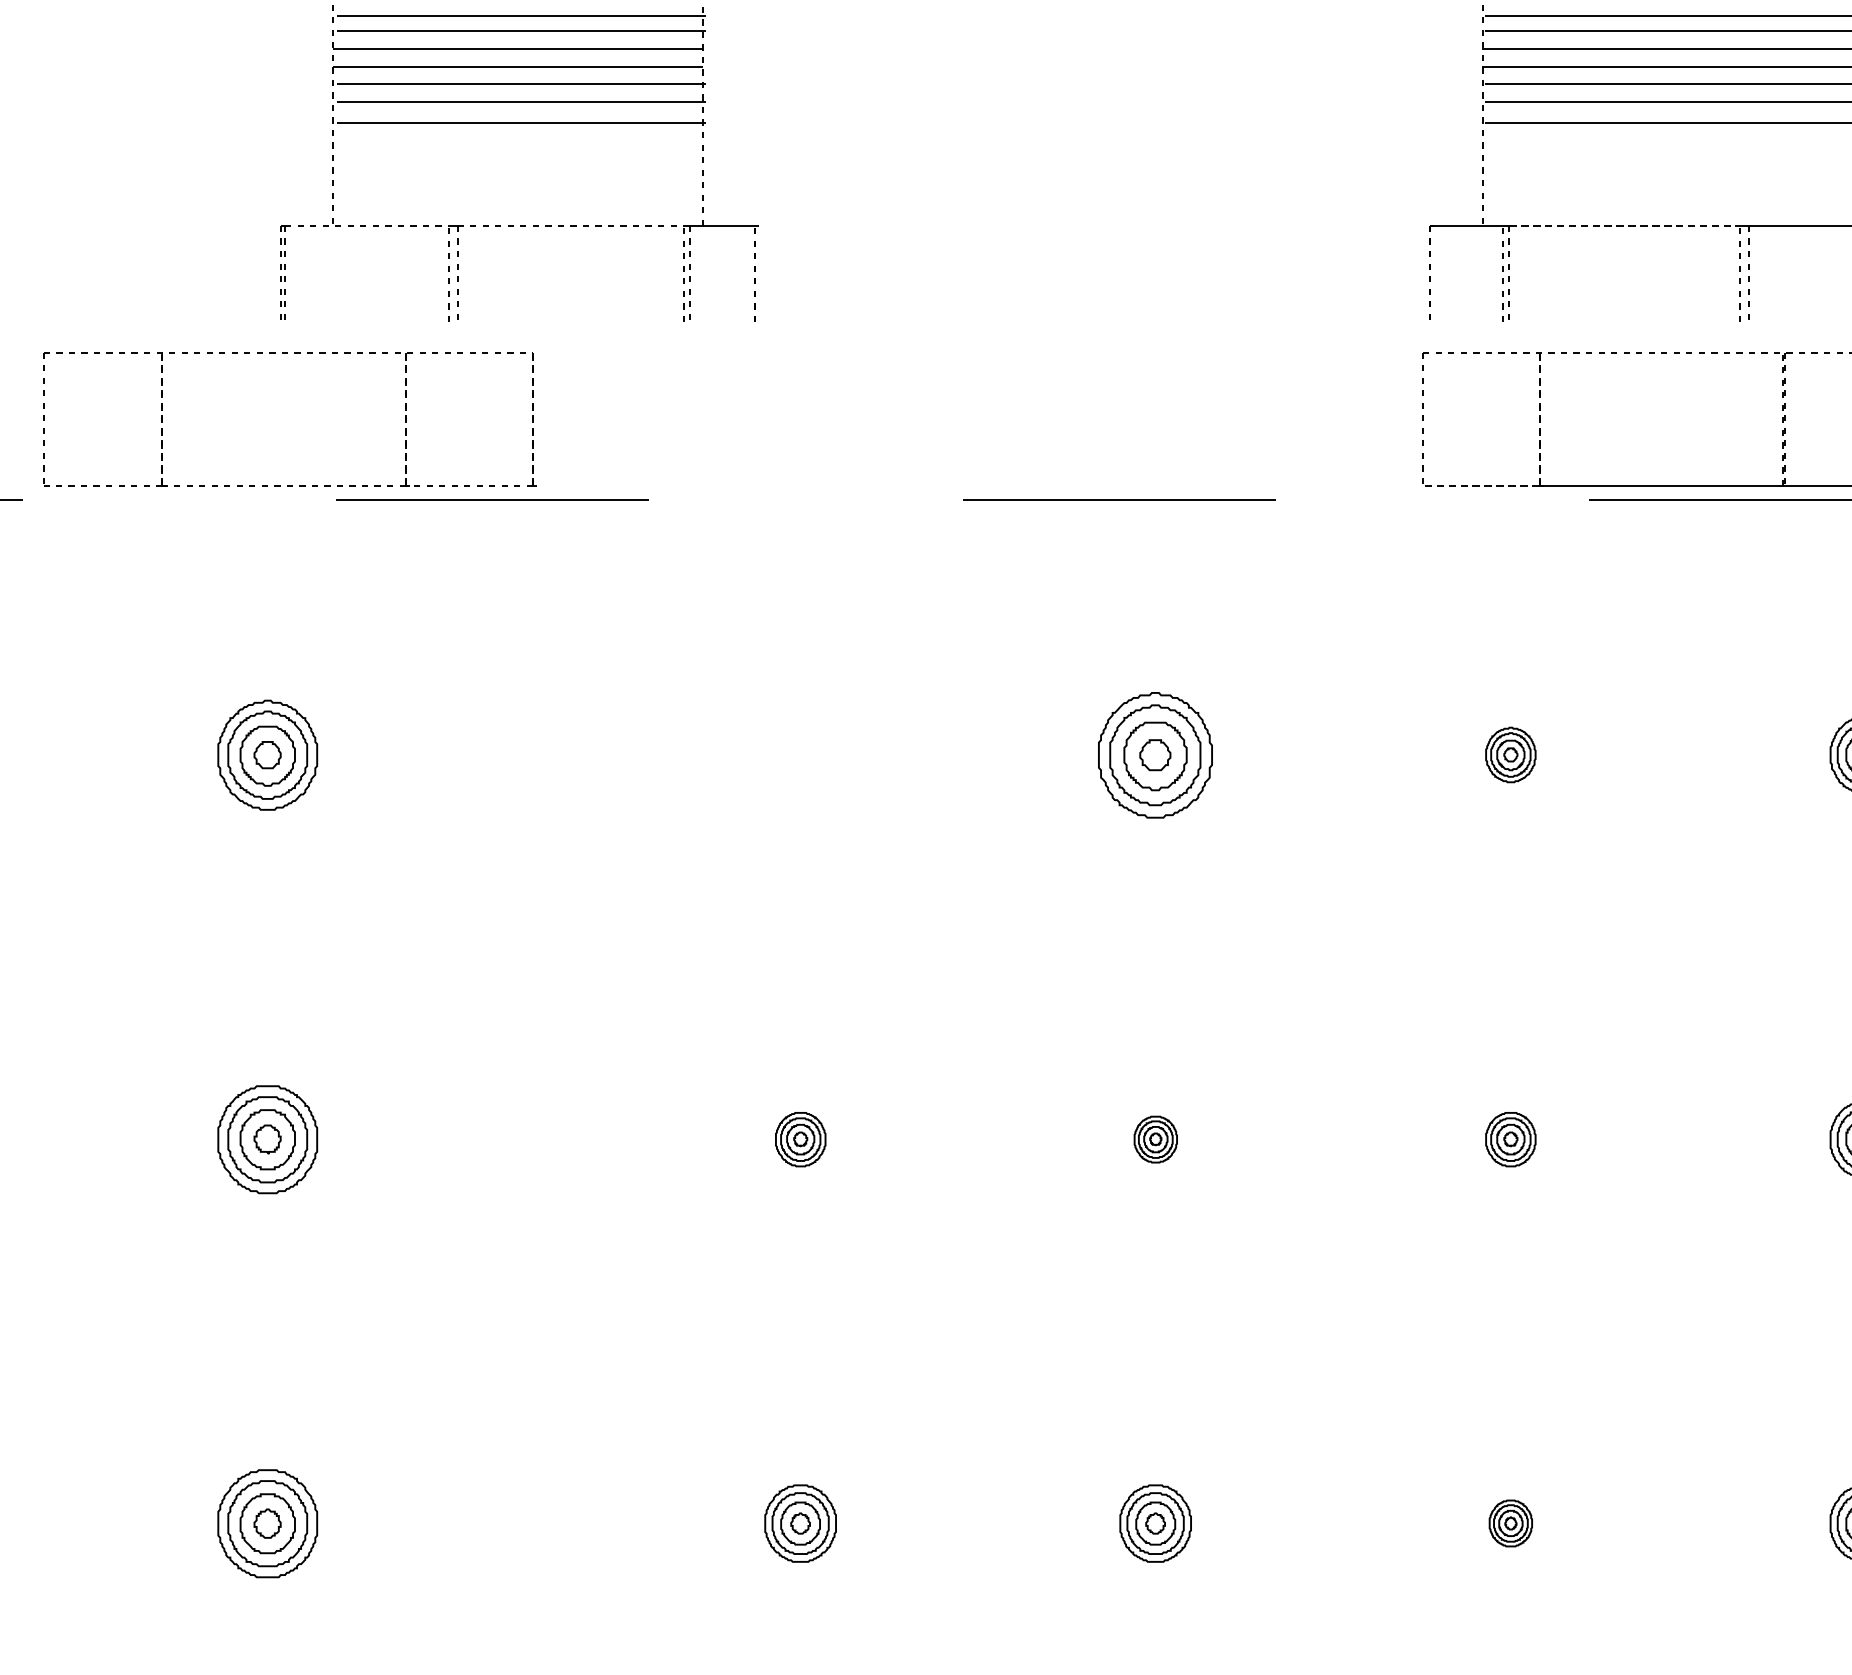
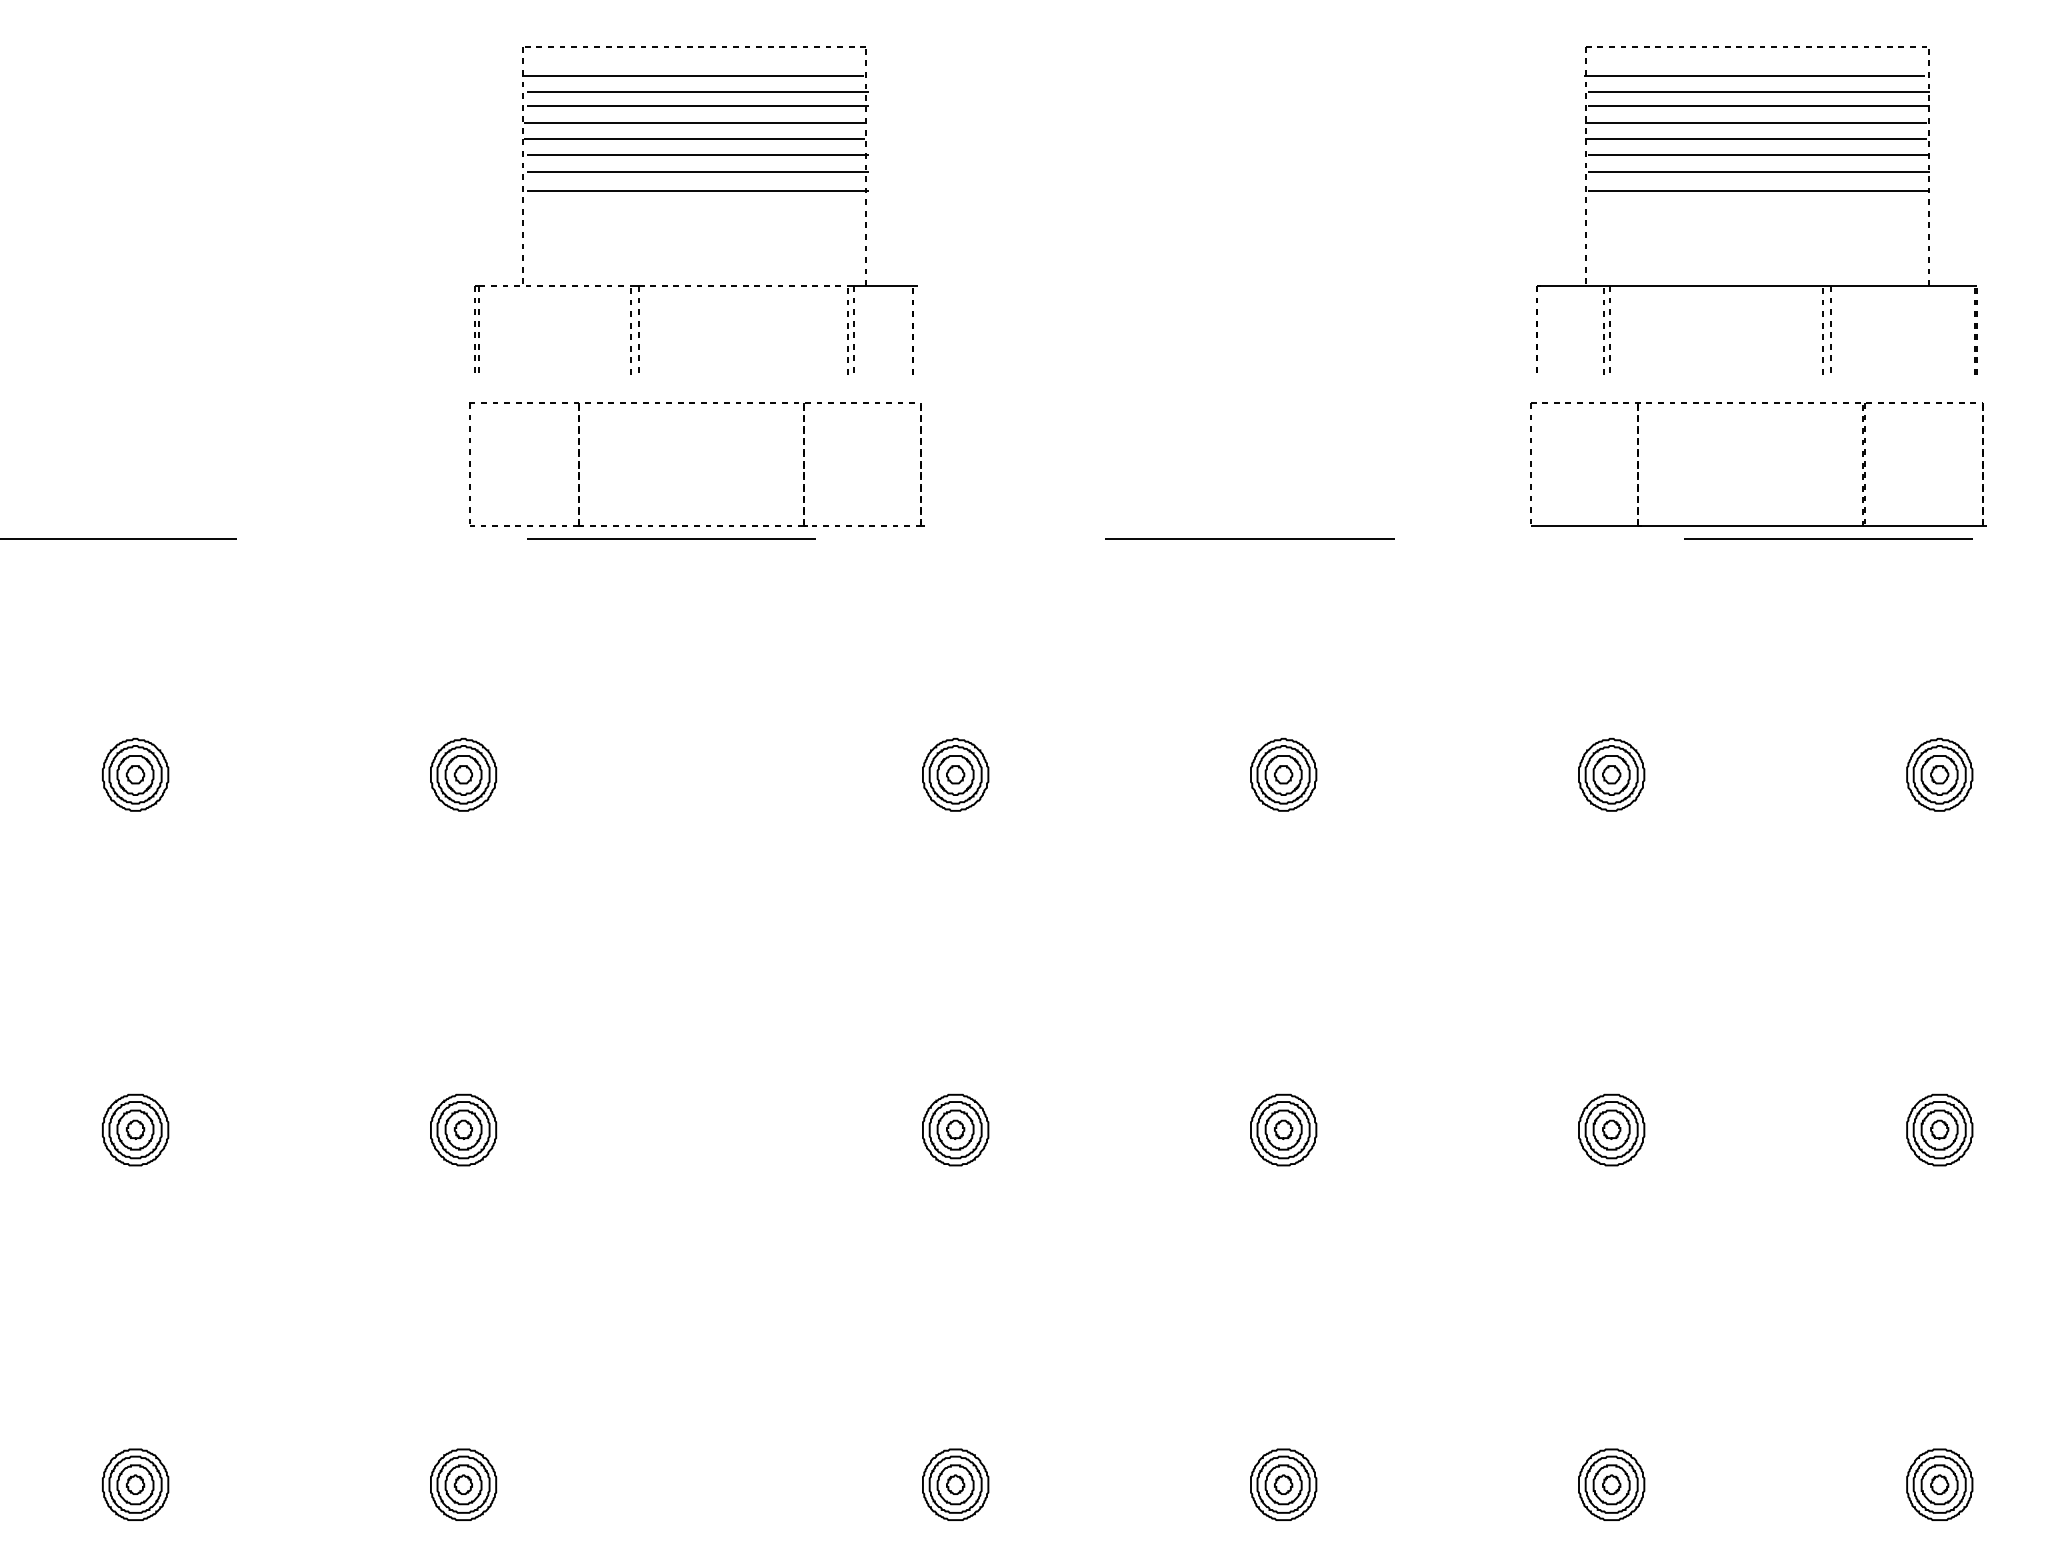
line: (1624, 226) -> (1716, 286), dashed -> solid
part: (289, 485) -> (696, 525), moved
line: (1481, 486) -> (1584, 526), dashed -> solid
part: (267, 754) -> (463, 774), size x0.71
part: (800, 754) -> (955, 774), added
part: (1155, 754) -> (1283, 774), size x0.62
part: (1510, 754) -> (1611, 774), size x1.43
part: (267, 1139) -> (463, 1129), size x0.71
part: (800, 1139) -> (955, 1129), size x1.43
part: (1155, 1139) -> (1283, 1129), size x1.67
part: (1510, 1139) -> (1611, 1129), size x1.43
part: (267, 1523) -> (463, 1484), size x0.71
part: (1510, 1523) -> (1611, 1484), size x1.67

